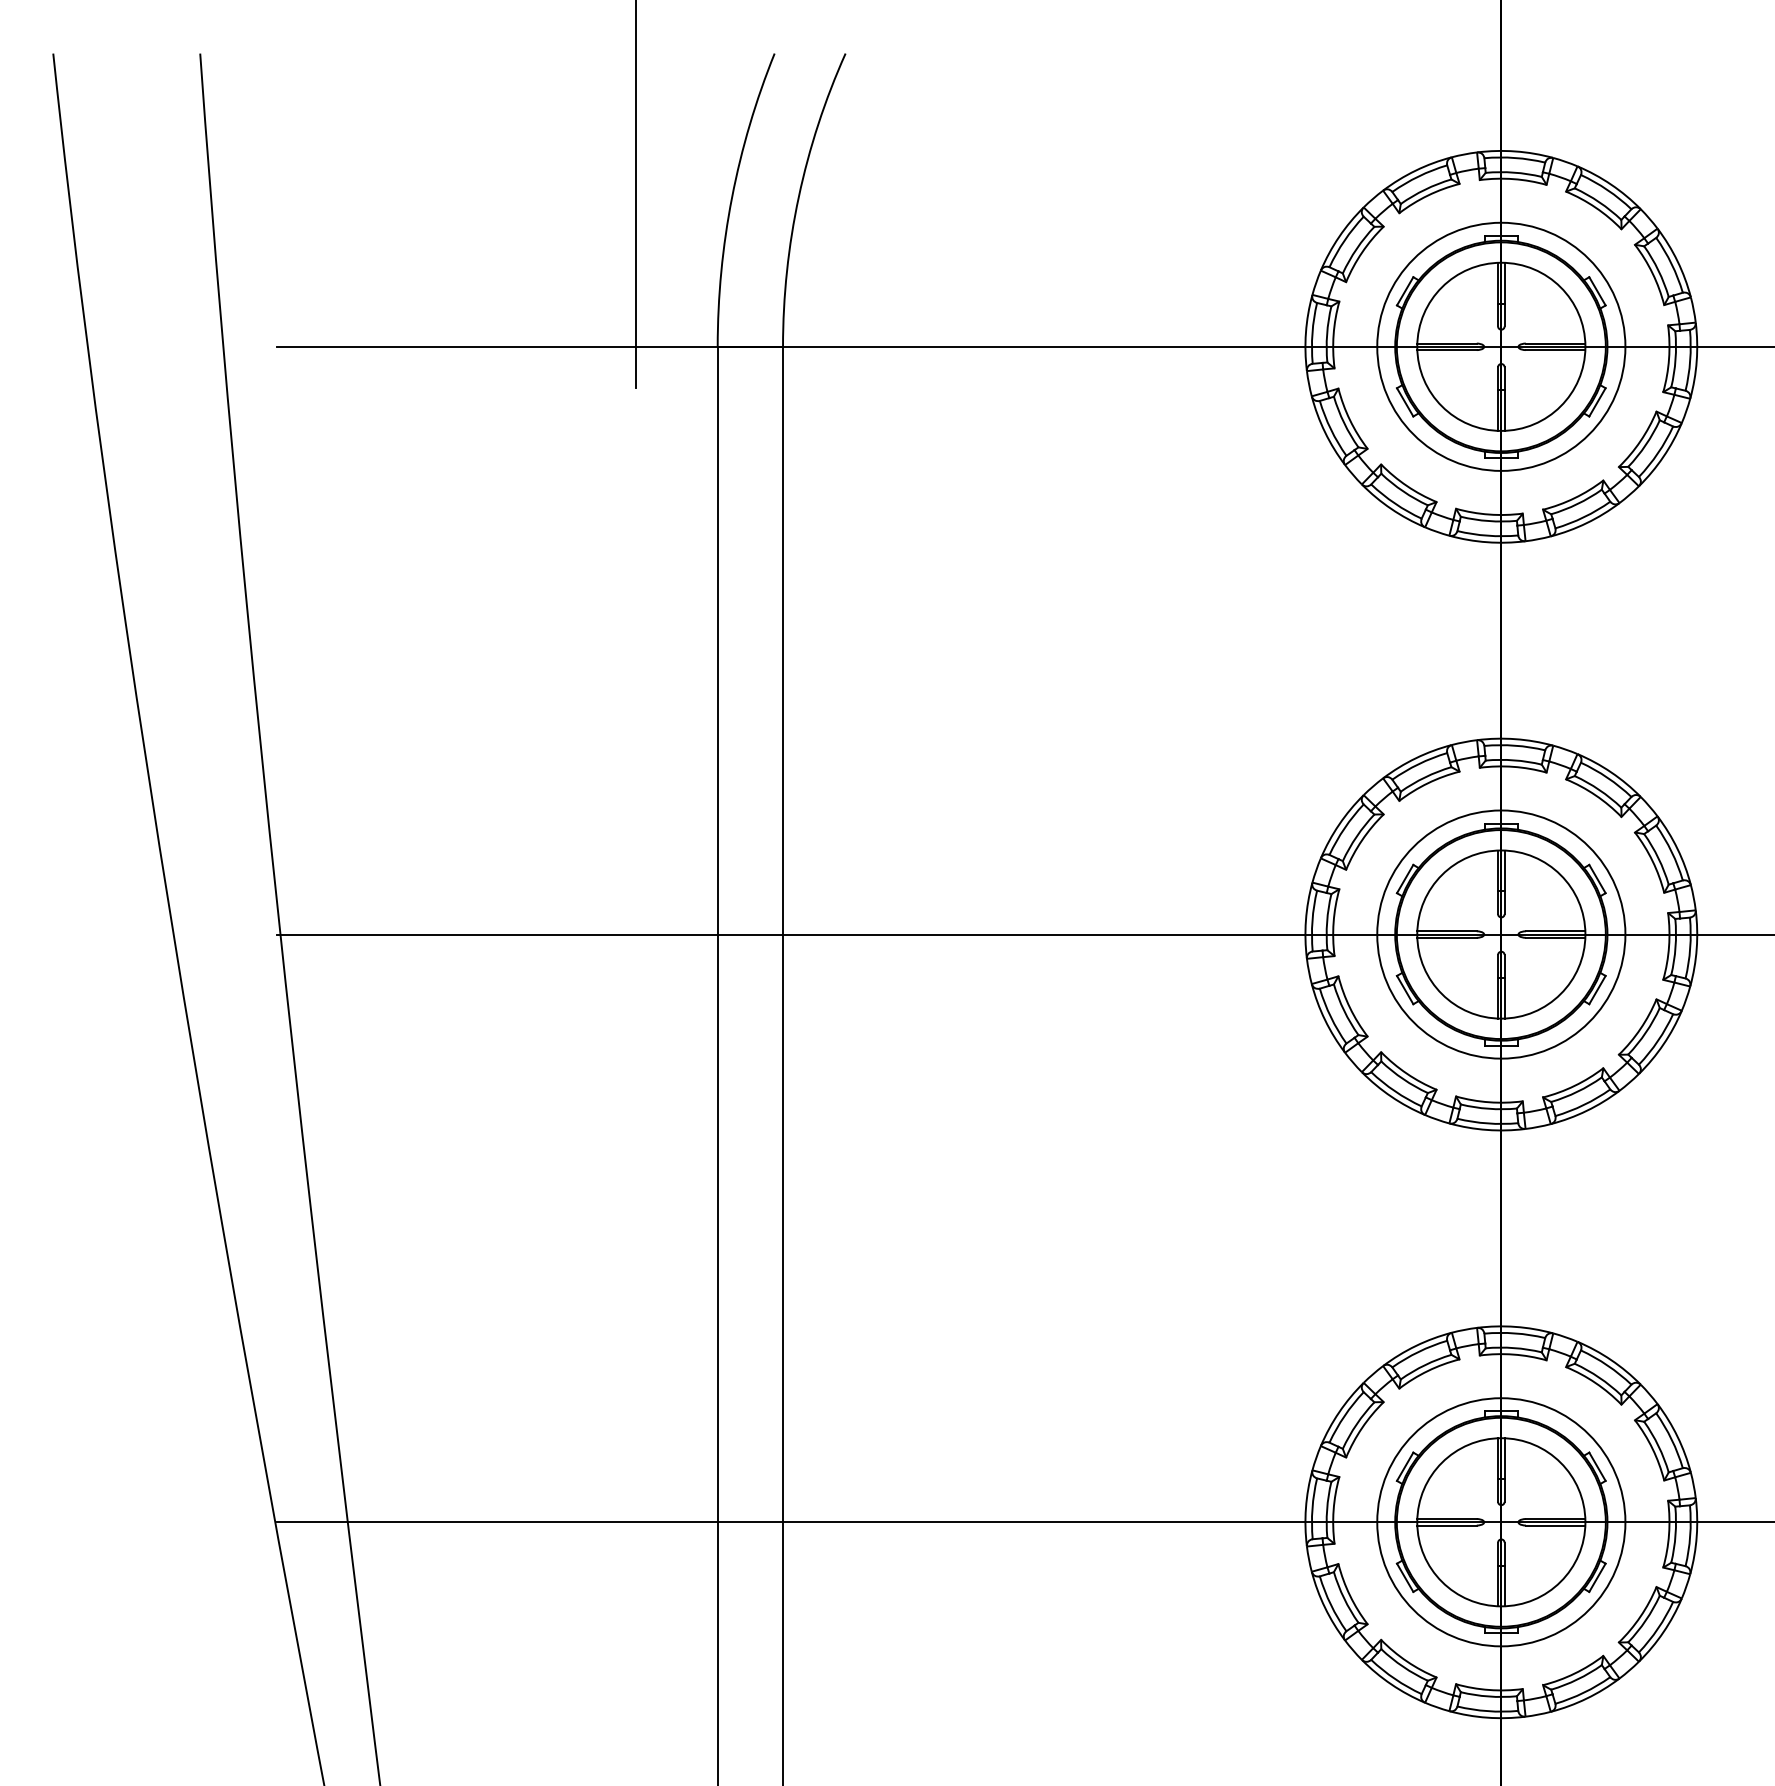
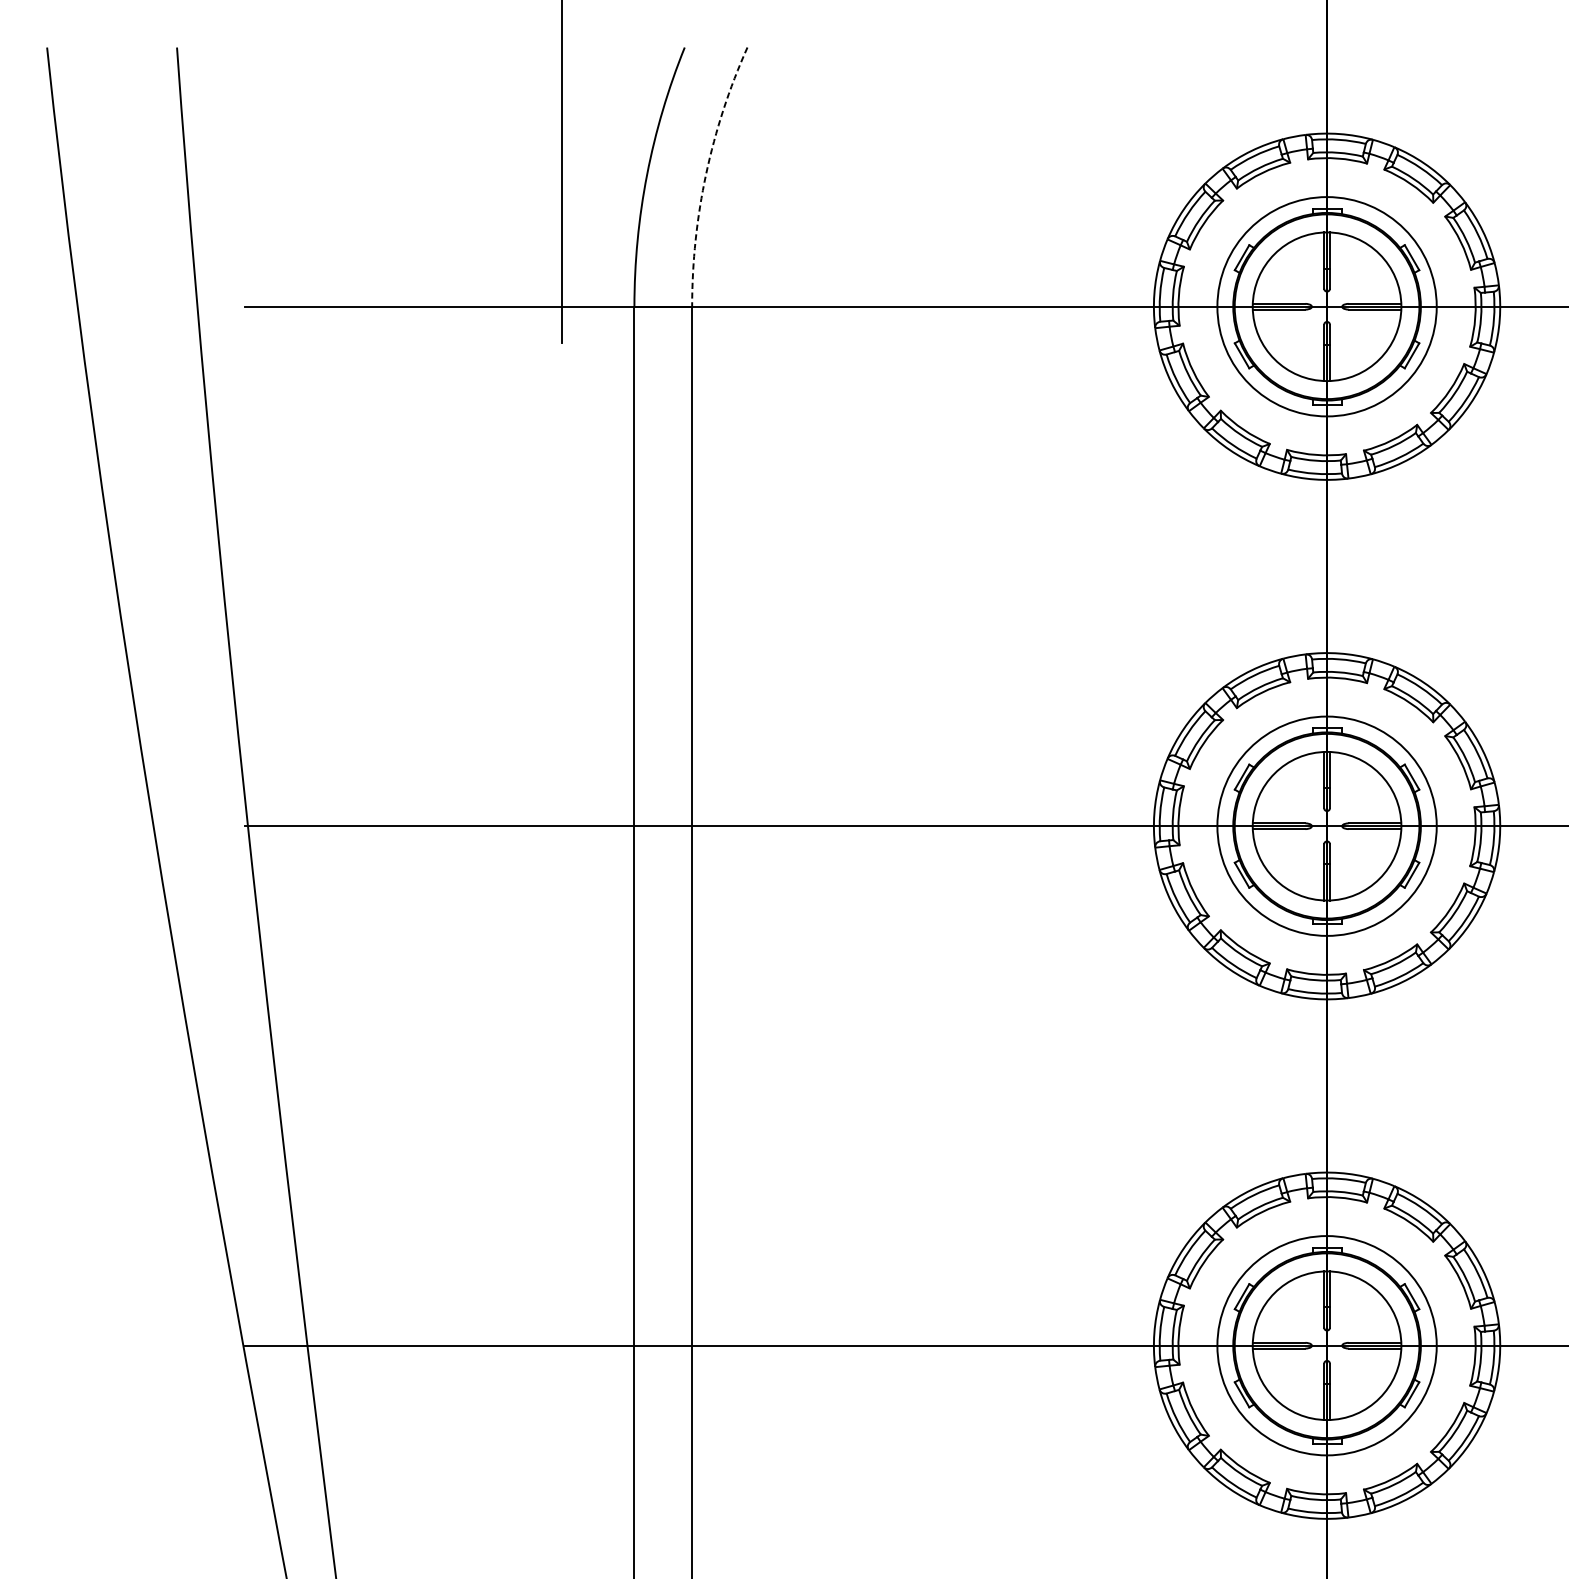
arc: (798, 196) -> (705, 173), solid -> dashed

